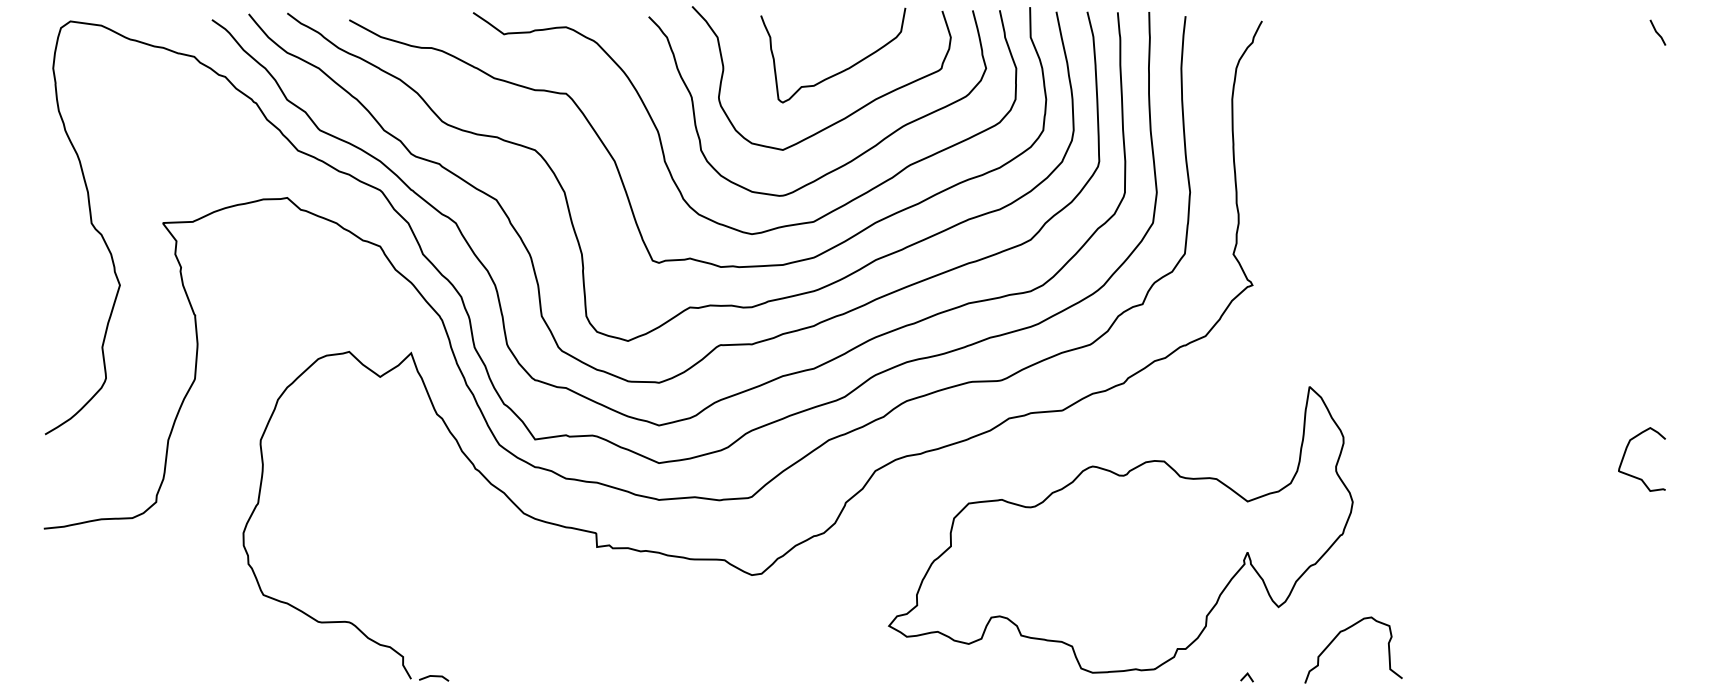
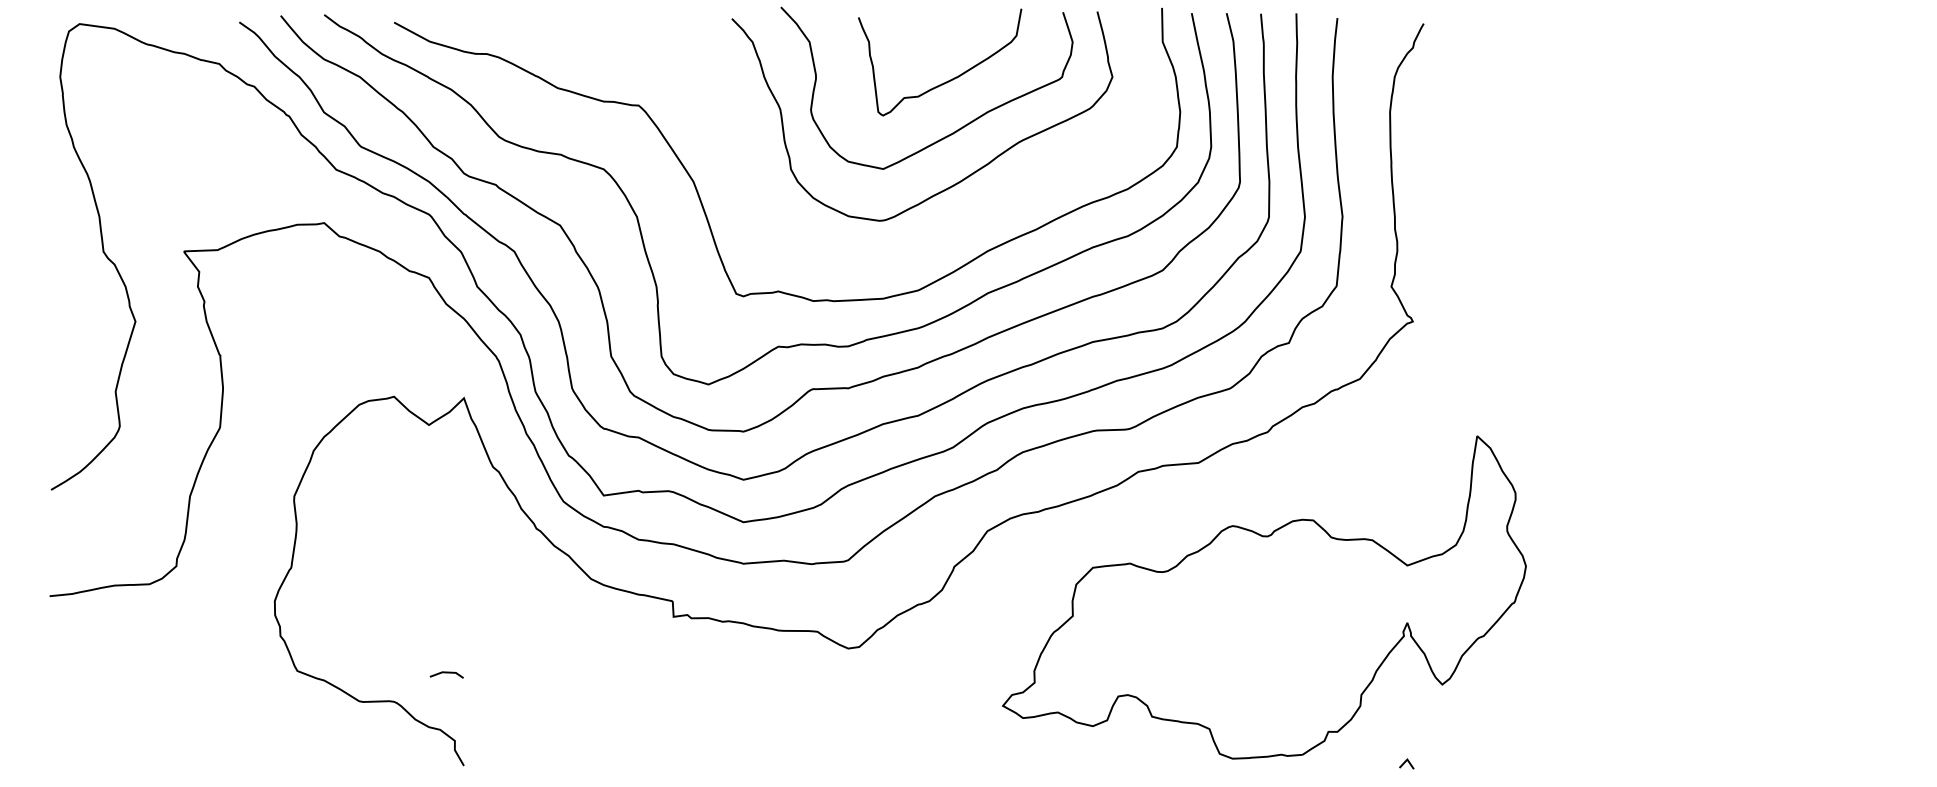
line: (1658, 32) -> (1870, 36), removed
curve: (661, 141) -> (746, 159), removed
curve: (1625, 454) -> (1833, 512), removed
curve: (1338, 636) -> (1509, 717), removed
line: (433, 677) -> (446, 673), moved

